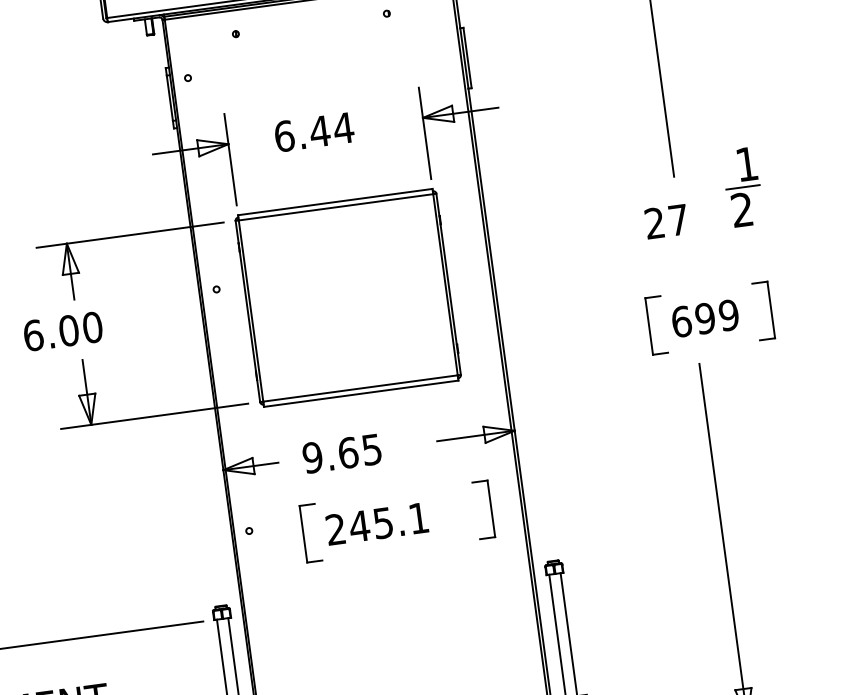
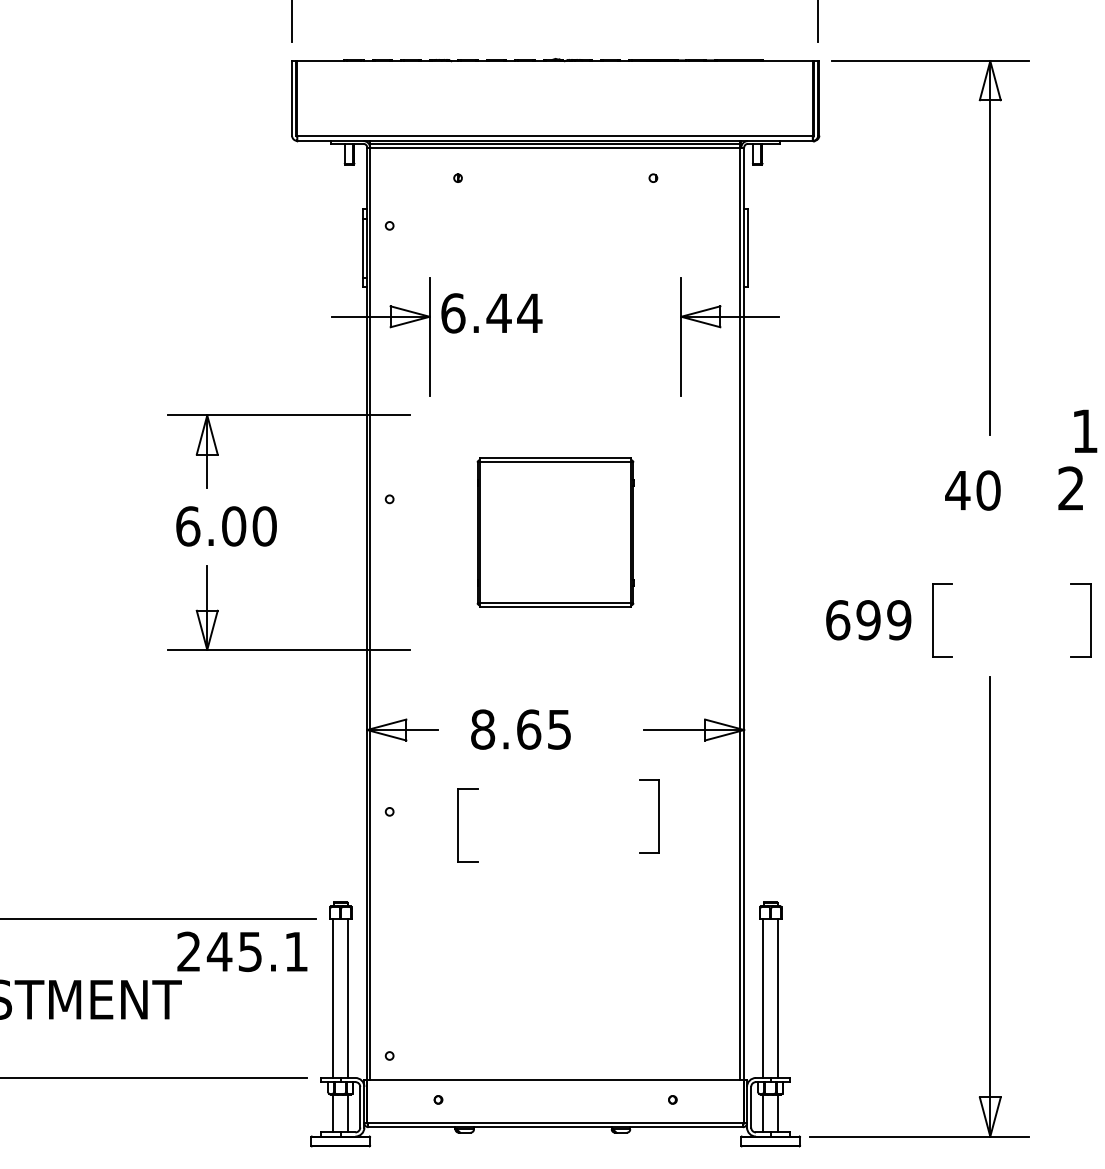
text: (314, 132) -> (491, 313), moved
line: (742, 187) -> (1075, 459), removed
text: (666, 221) -> (972, 490), 27 -> 40
part: (348, 297) -> (555, 532), size x0.6
text: (705, 318) -> (868, 620), moved
text: (63, 331) -> (226, 526), moved
text: (312, 457) -> (482, 729), 9.65 -> 8.65
part: (490, 509) -> (658, 816), moved
text: (377, 523) -> (242, 951), moved

